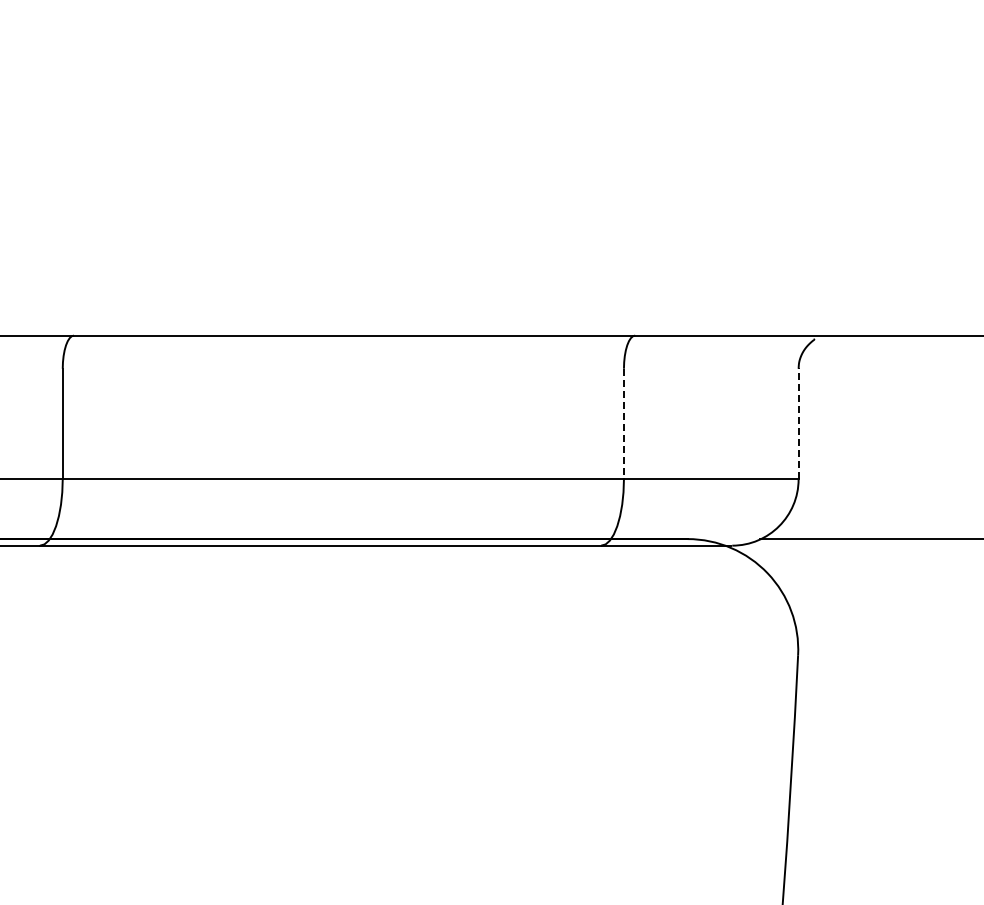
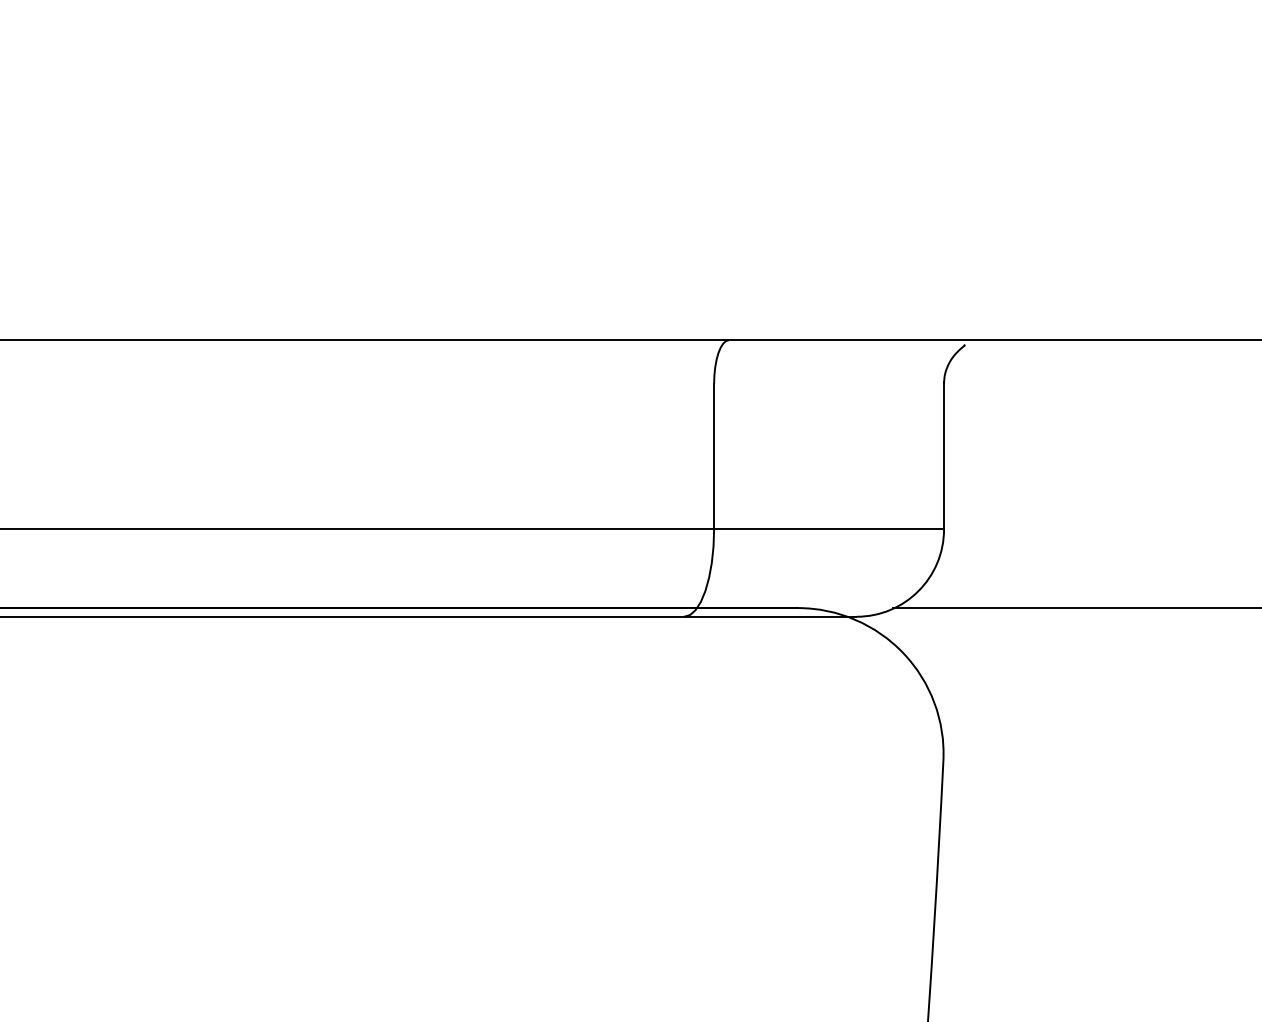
line: (798, 423) -> (943, 455), dashed -> solid
line: (623, 424) -> (713, 457), dashed -> solid

